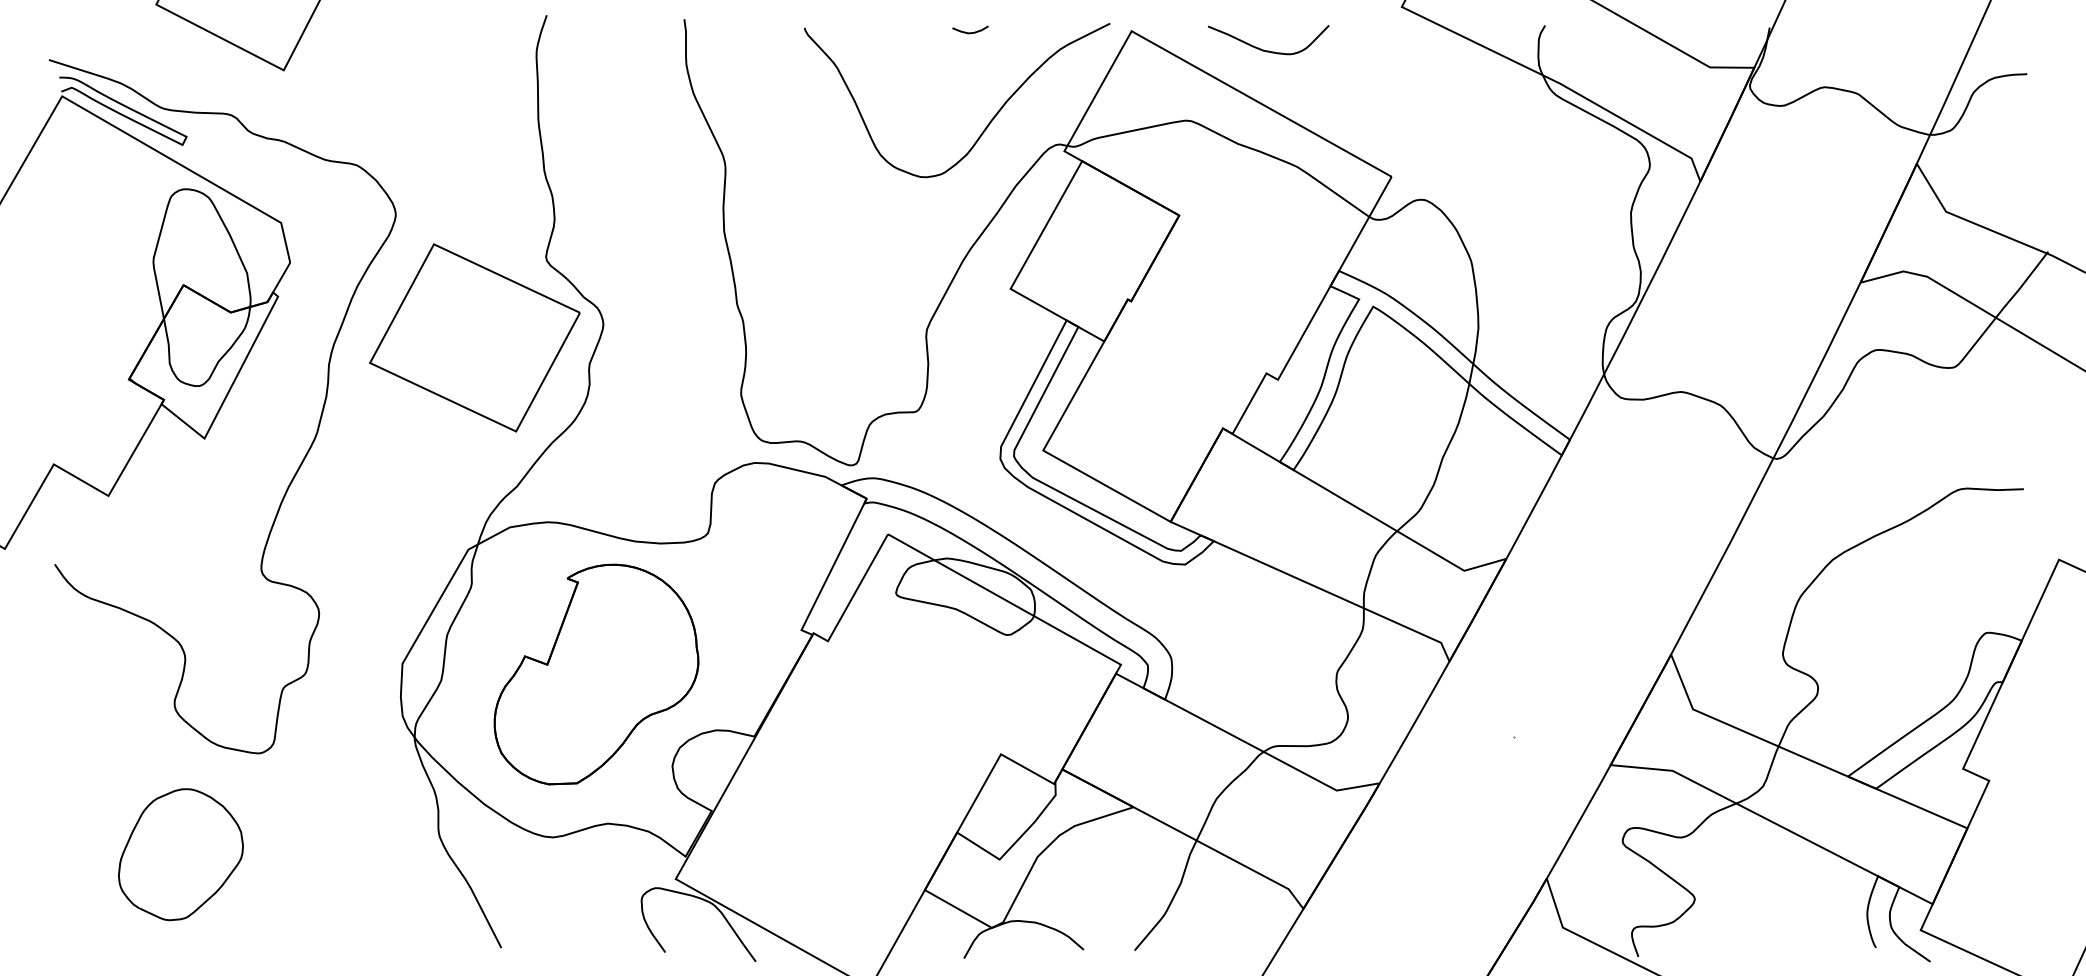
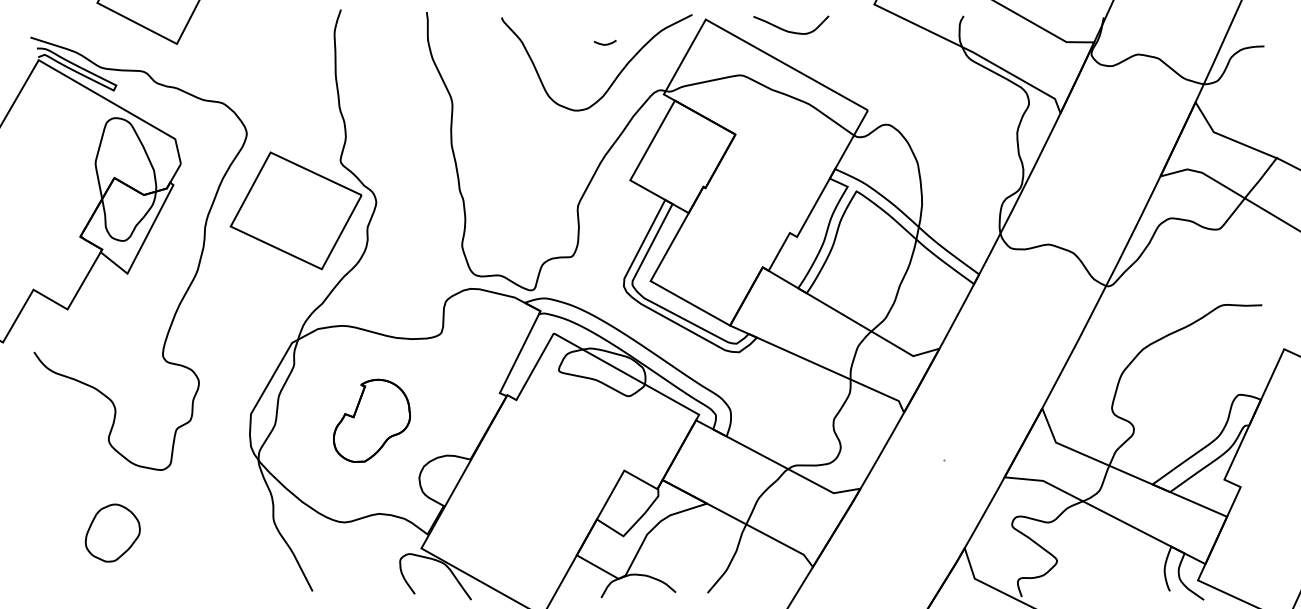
curve: (967, 31) -> (603, 43), moved
part: (595, 673) -> (371, 420), size x0.6
part: (180, 853) -> (112, 532), size x0.7

